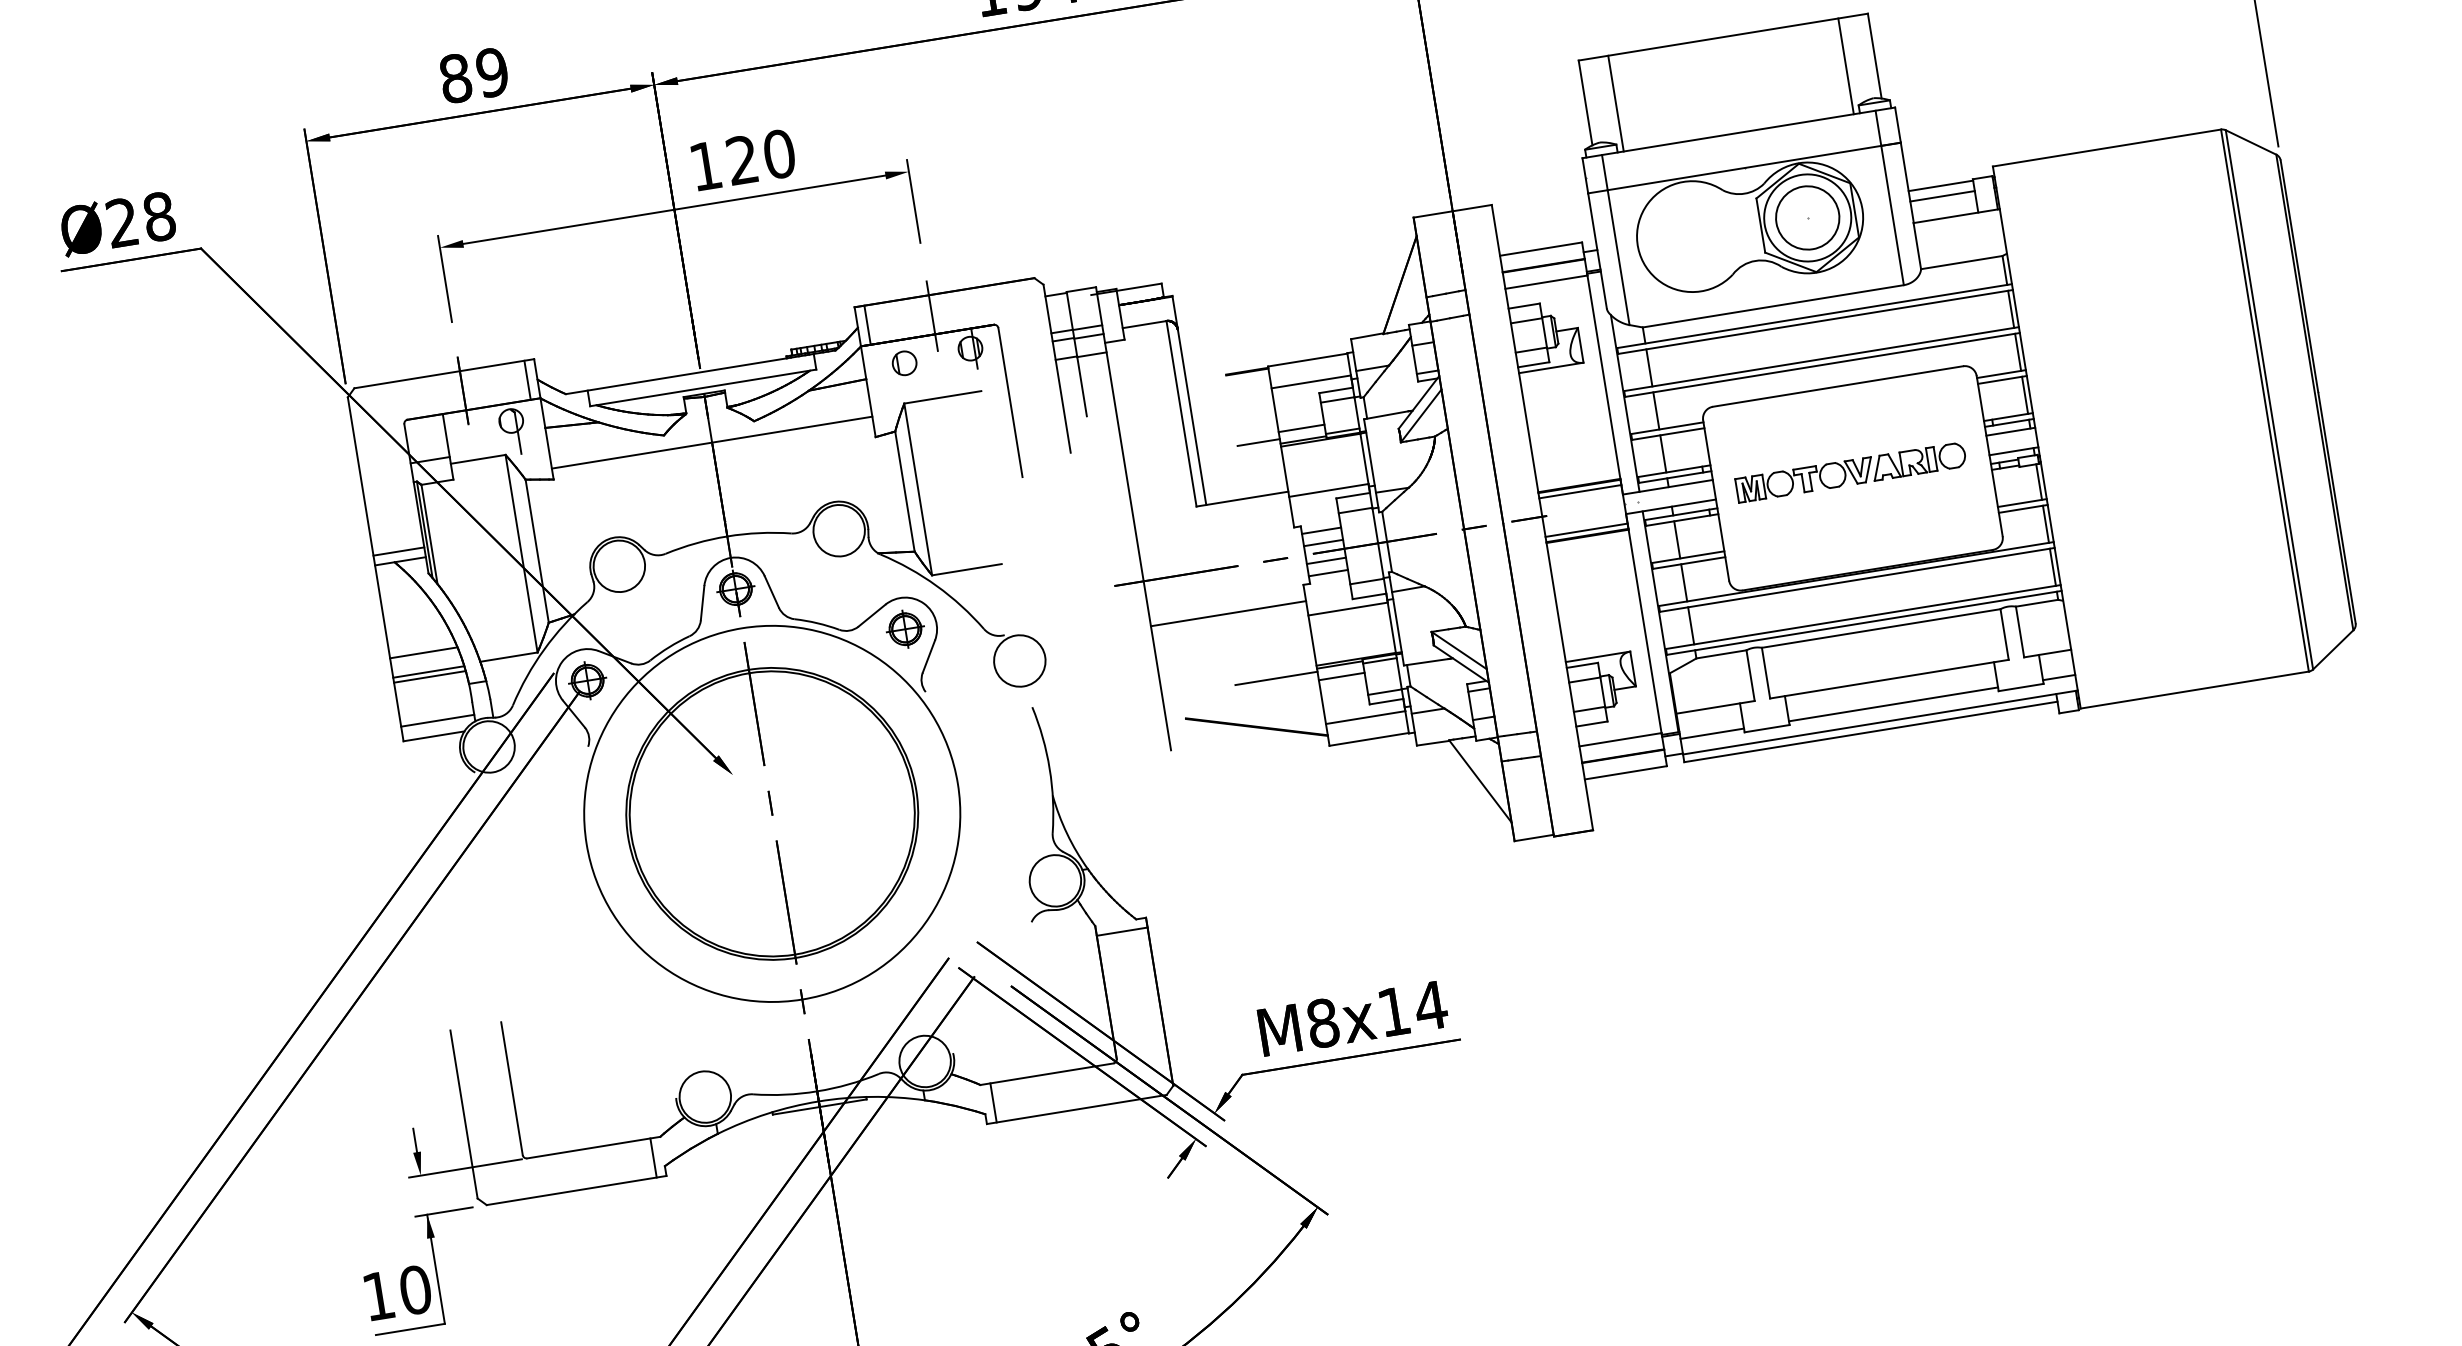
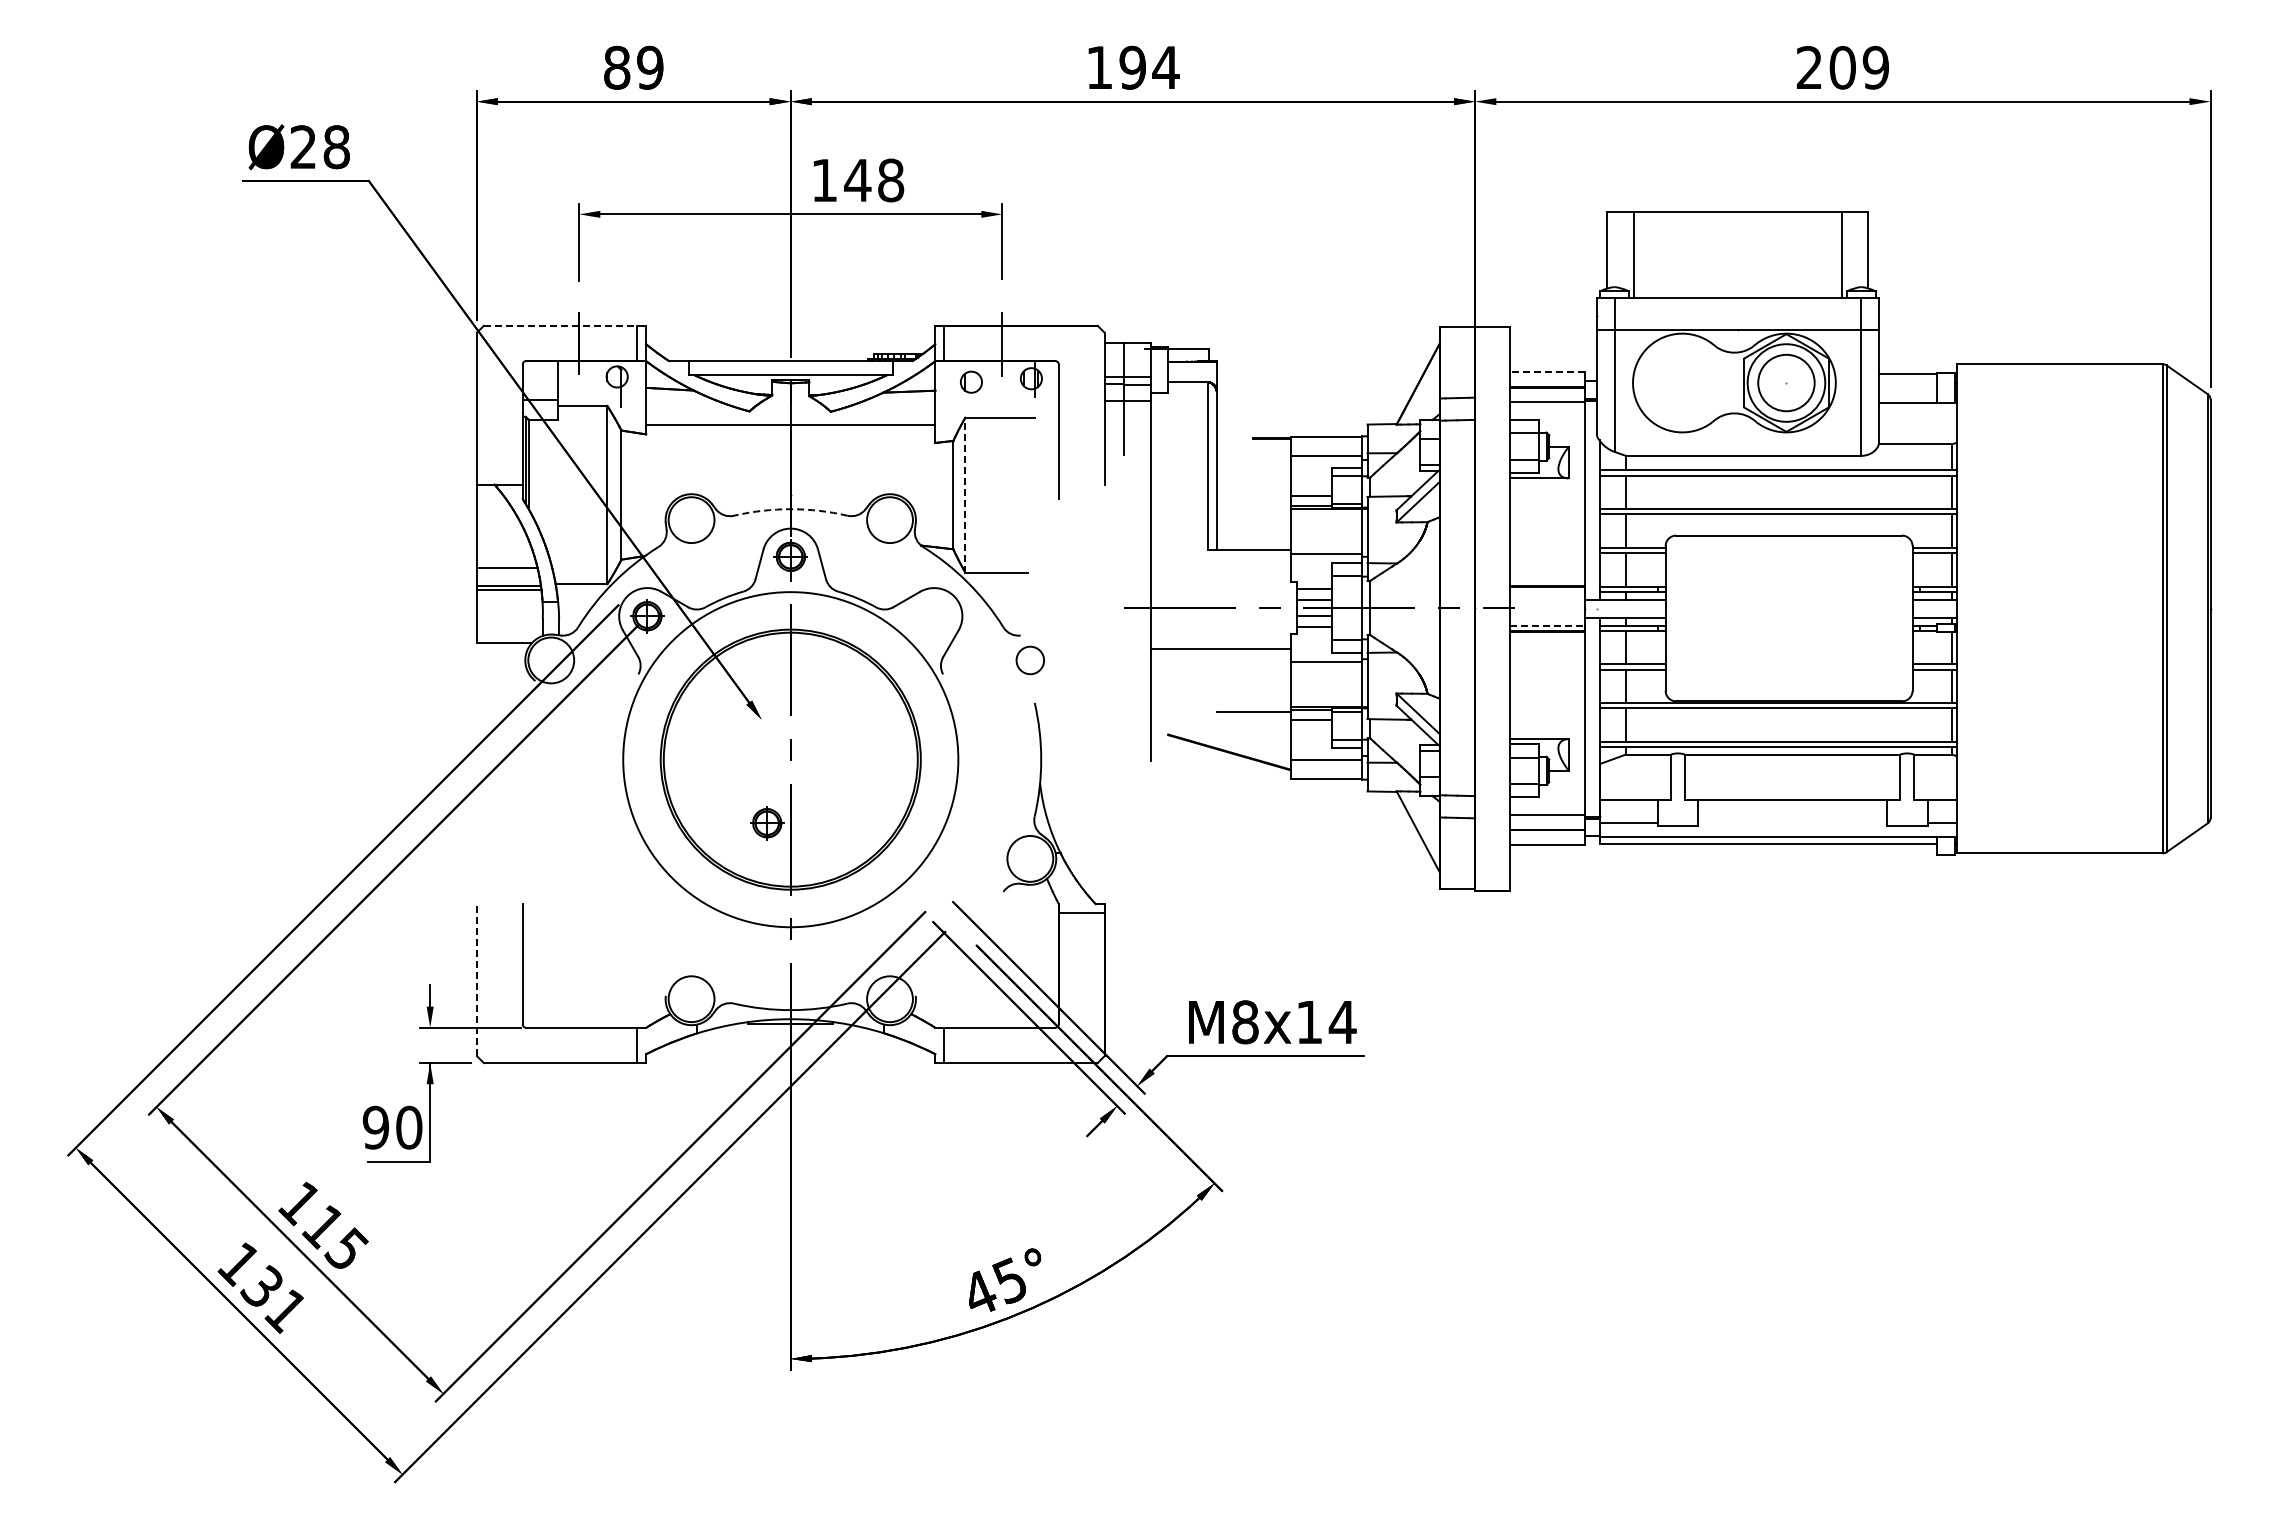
text: (759, 157) -> (873, 180), 120 -> 148
line: (1943, 196) -> (1908, 383), removed
line: (1540, 249) -> (1546, 372), solid -> dashed
line: (444, 373) -> (565, 325), solid -> dashed
line: (1258, 442) -> (1271, 502), removed
part: (1850, 472) -> (1787, 612), removed
line: (918, 489) -> (965, 495), solid -> dashed
line: (1580, 491) -> (1547, 591), removed
line: (1586, 530) -> (1547, 626), solid -> dashed
arc: (727, 536) -> (790, 509), solid -> dashed
line: (398, 551) -> (499, 475), removed
part: (905, 629) -> (767, 823), moved
circle: (1020, 661) -> (1030, 660), size x0.6
line: (1893, 704) -> (1792, 823), removed
line: (437, 721) -> (509, 630), removed
line: (463, 1114) -> (476, 980), solid -> dashed
text: (378, 1295) -> (375, 1127), 10 -> 90

